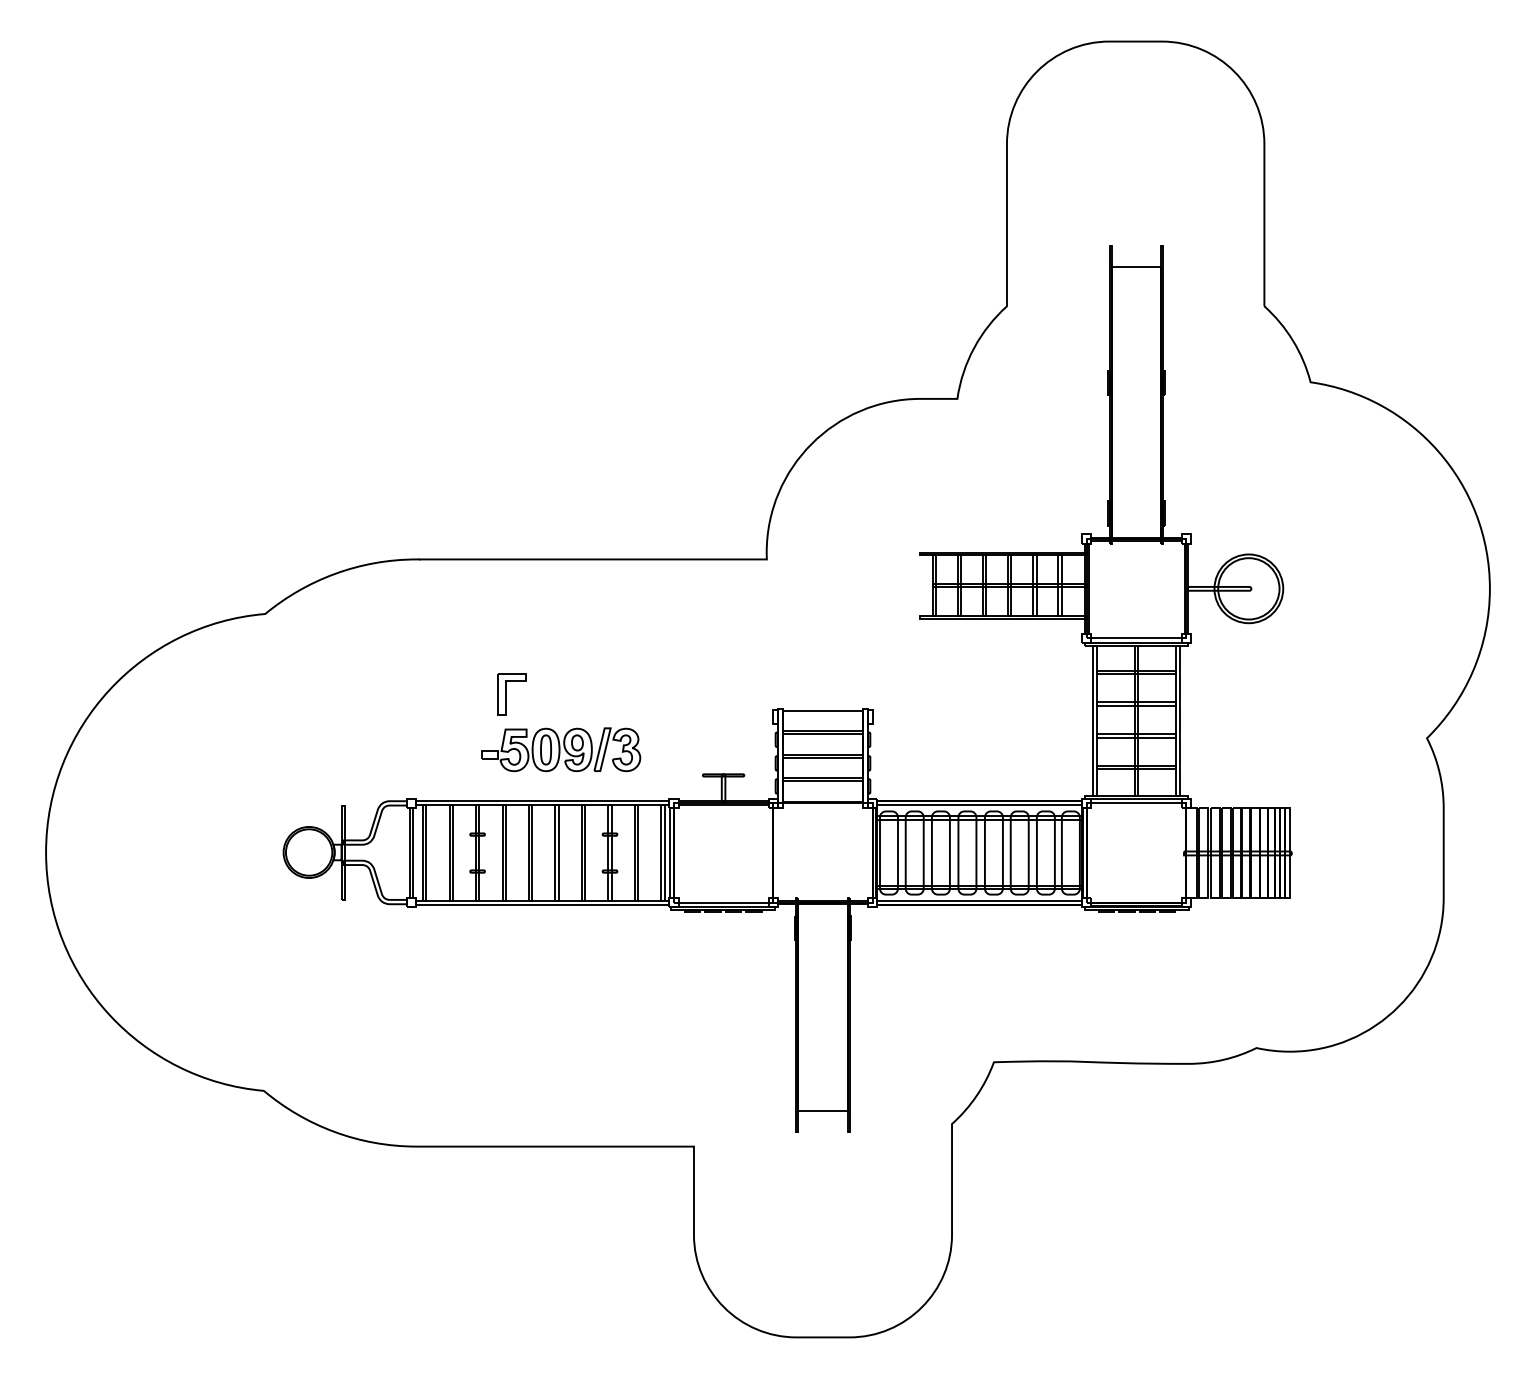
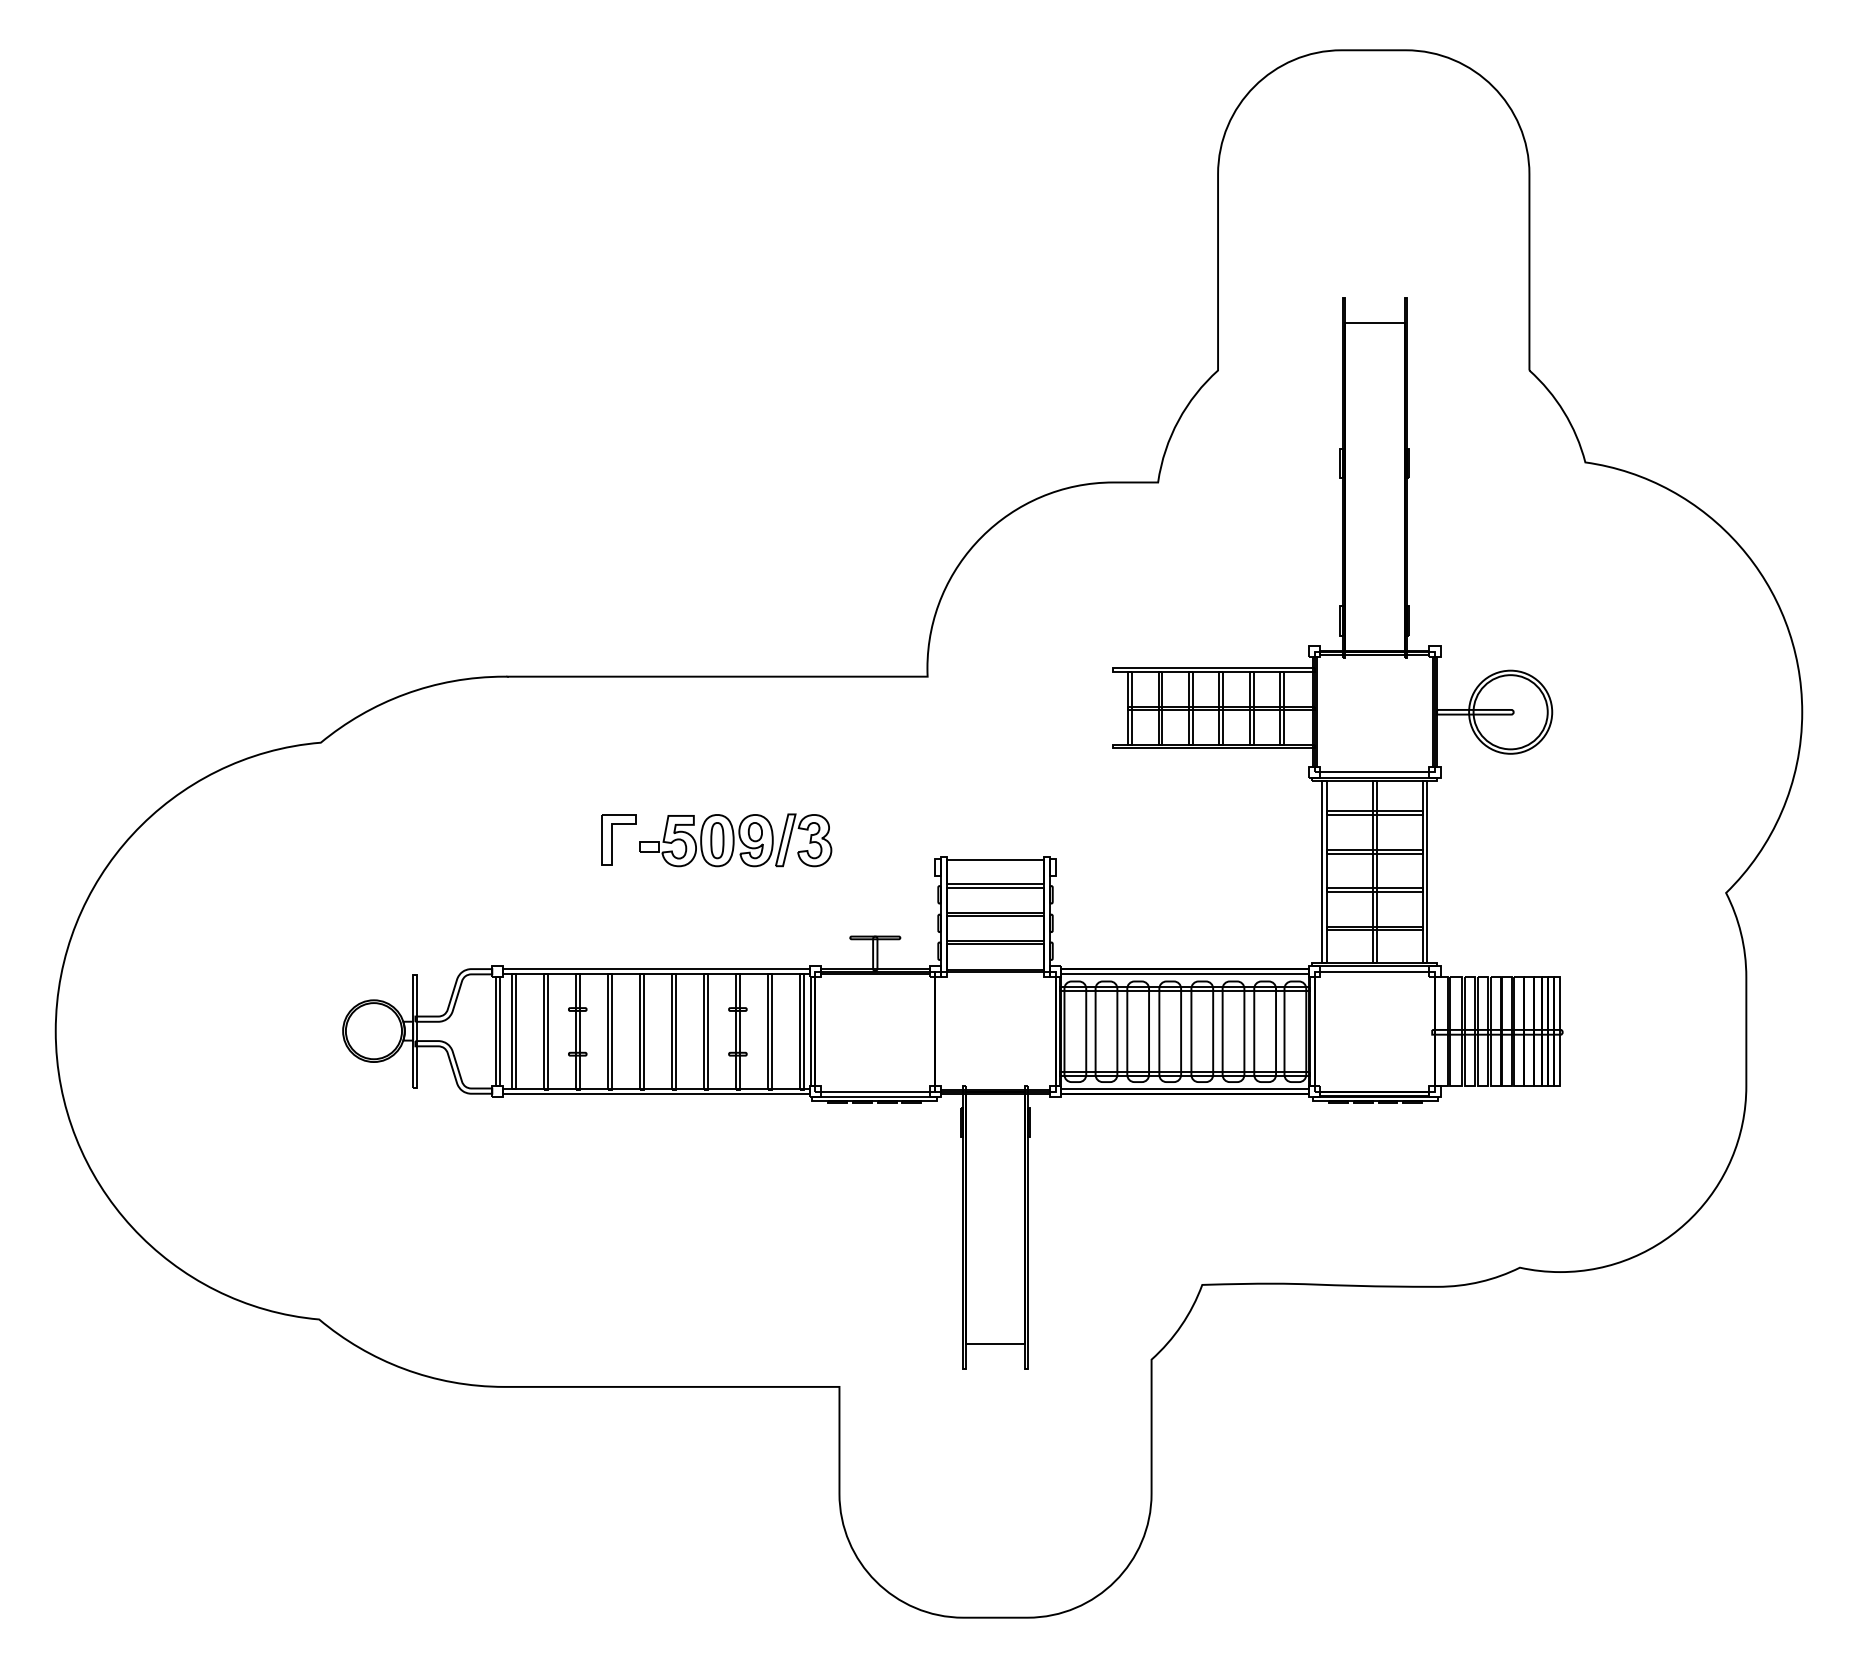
part: (561, 749) -> (736, 840), moved

